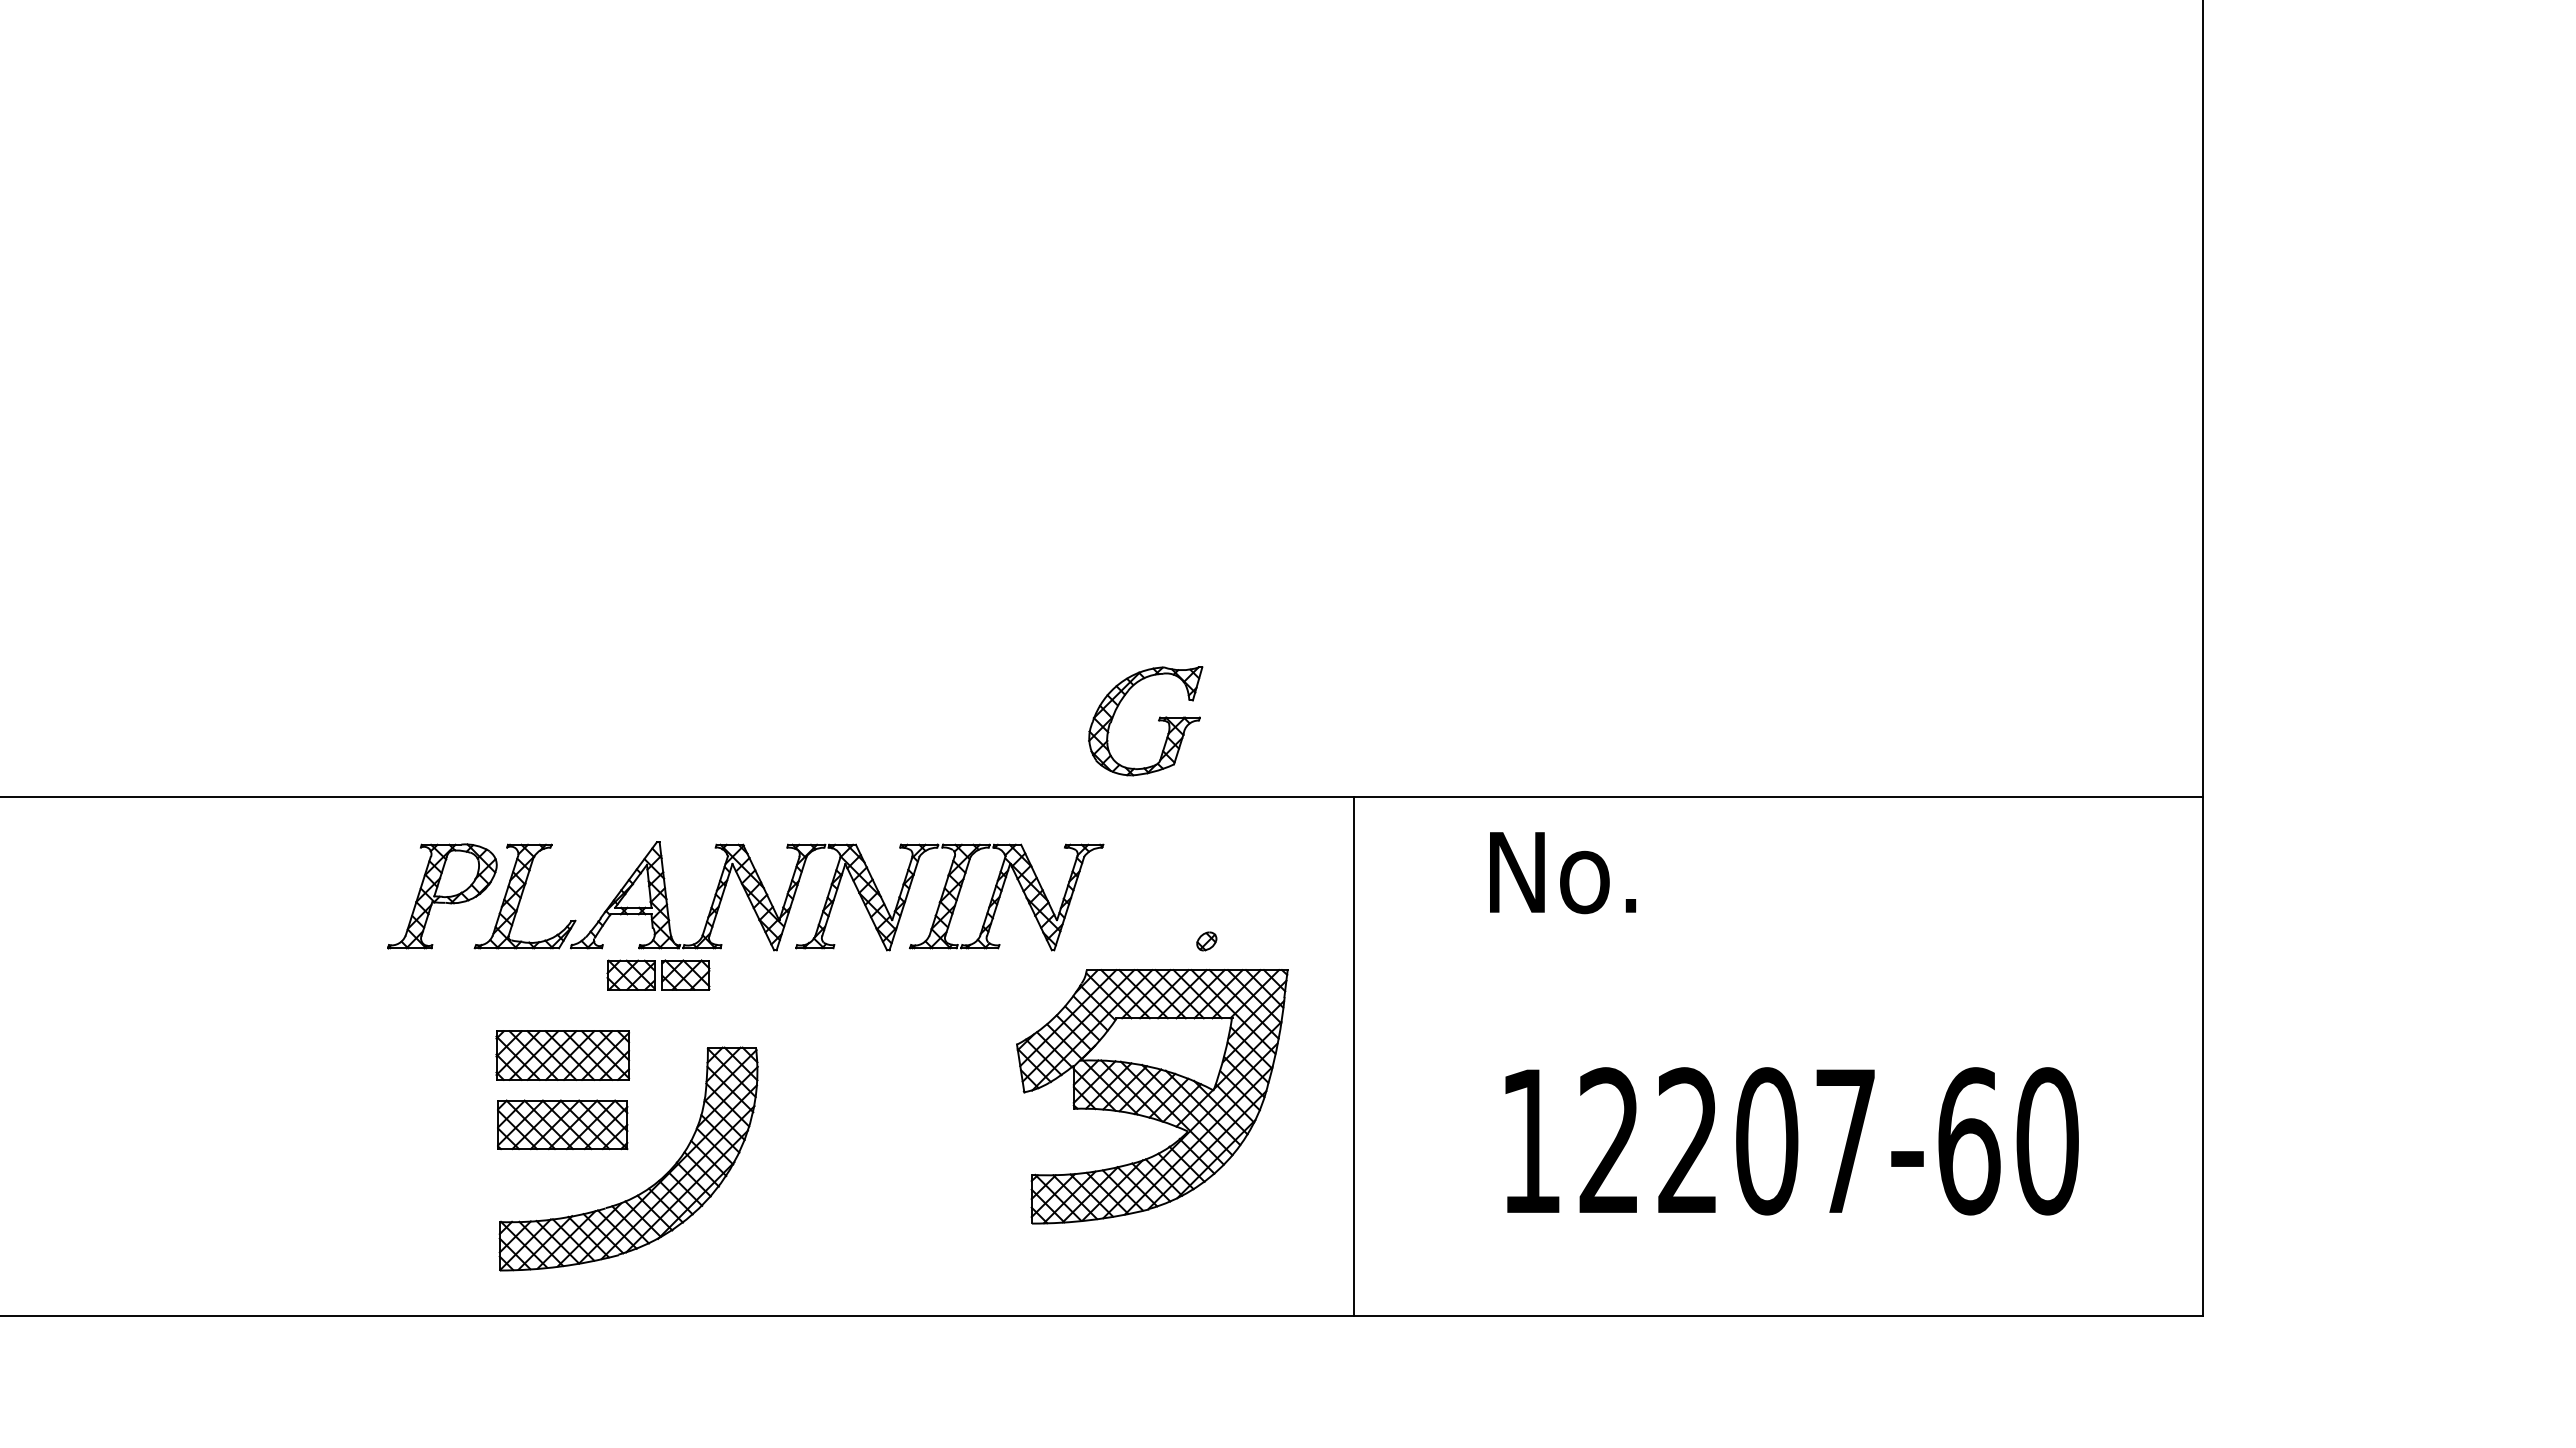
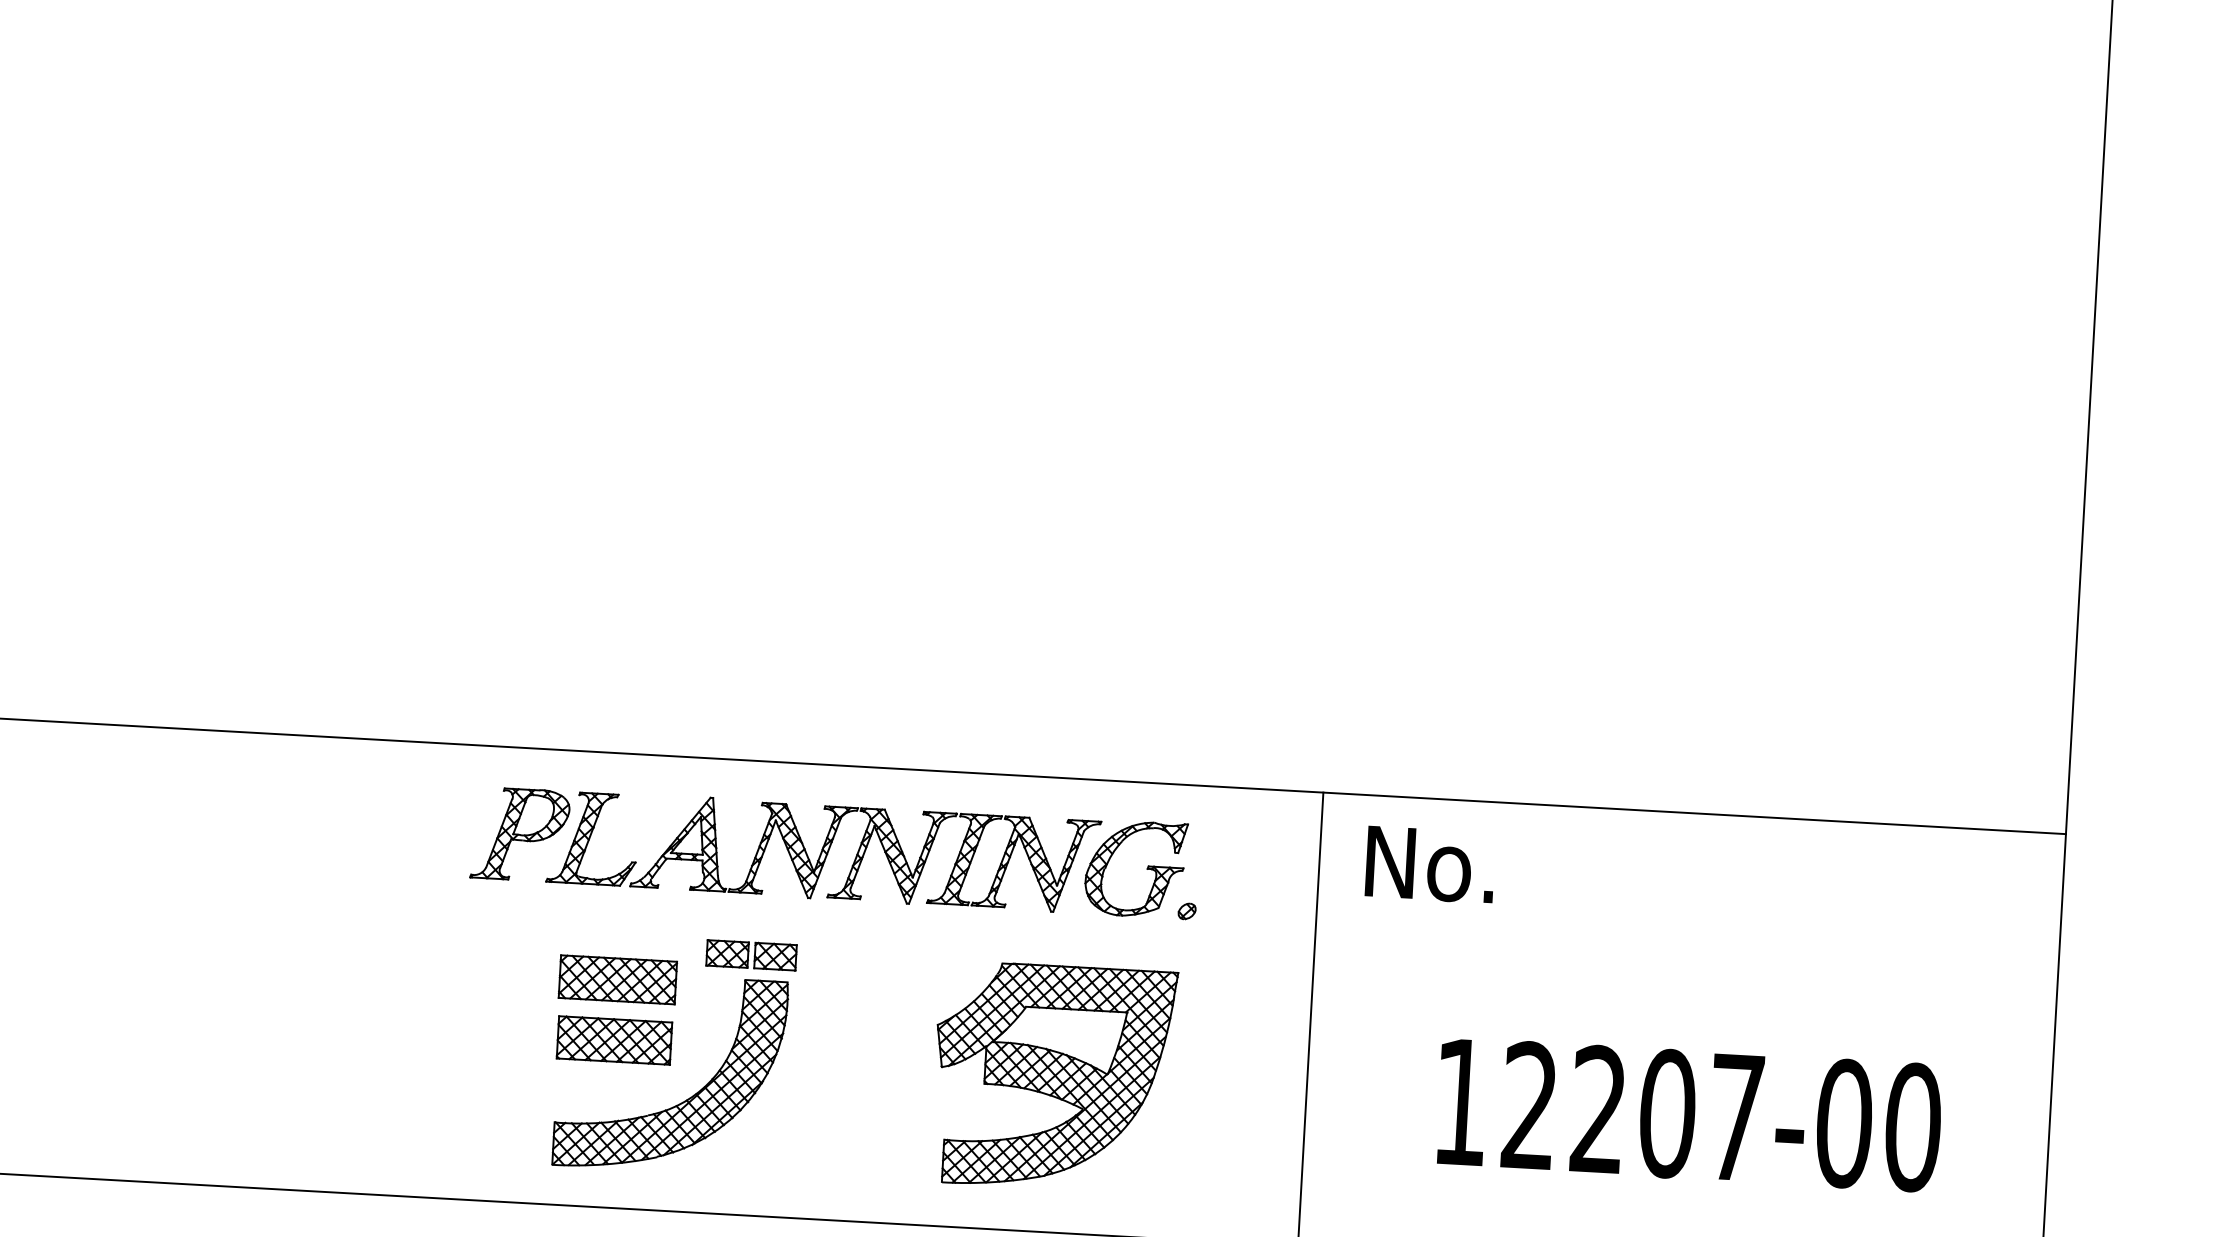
part: (1158, 721) -> (1147, 869), moved
text: (1562, 873) -> (1429, 865), moved
part: (658, 974) -> (751, 954), moved
part: (1152, 1096) -> (1053, 1077), moved
text: (1969, 1141) -> (1844, 1123), 12207-60 -> 12207-00

